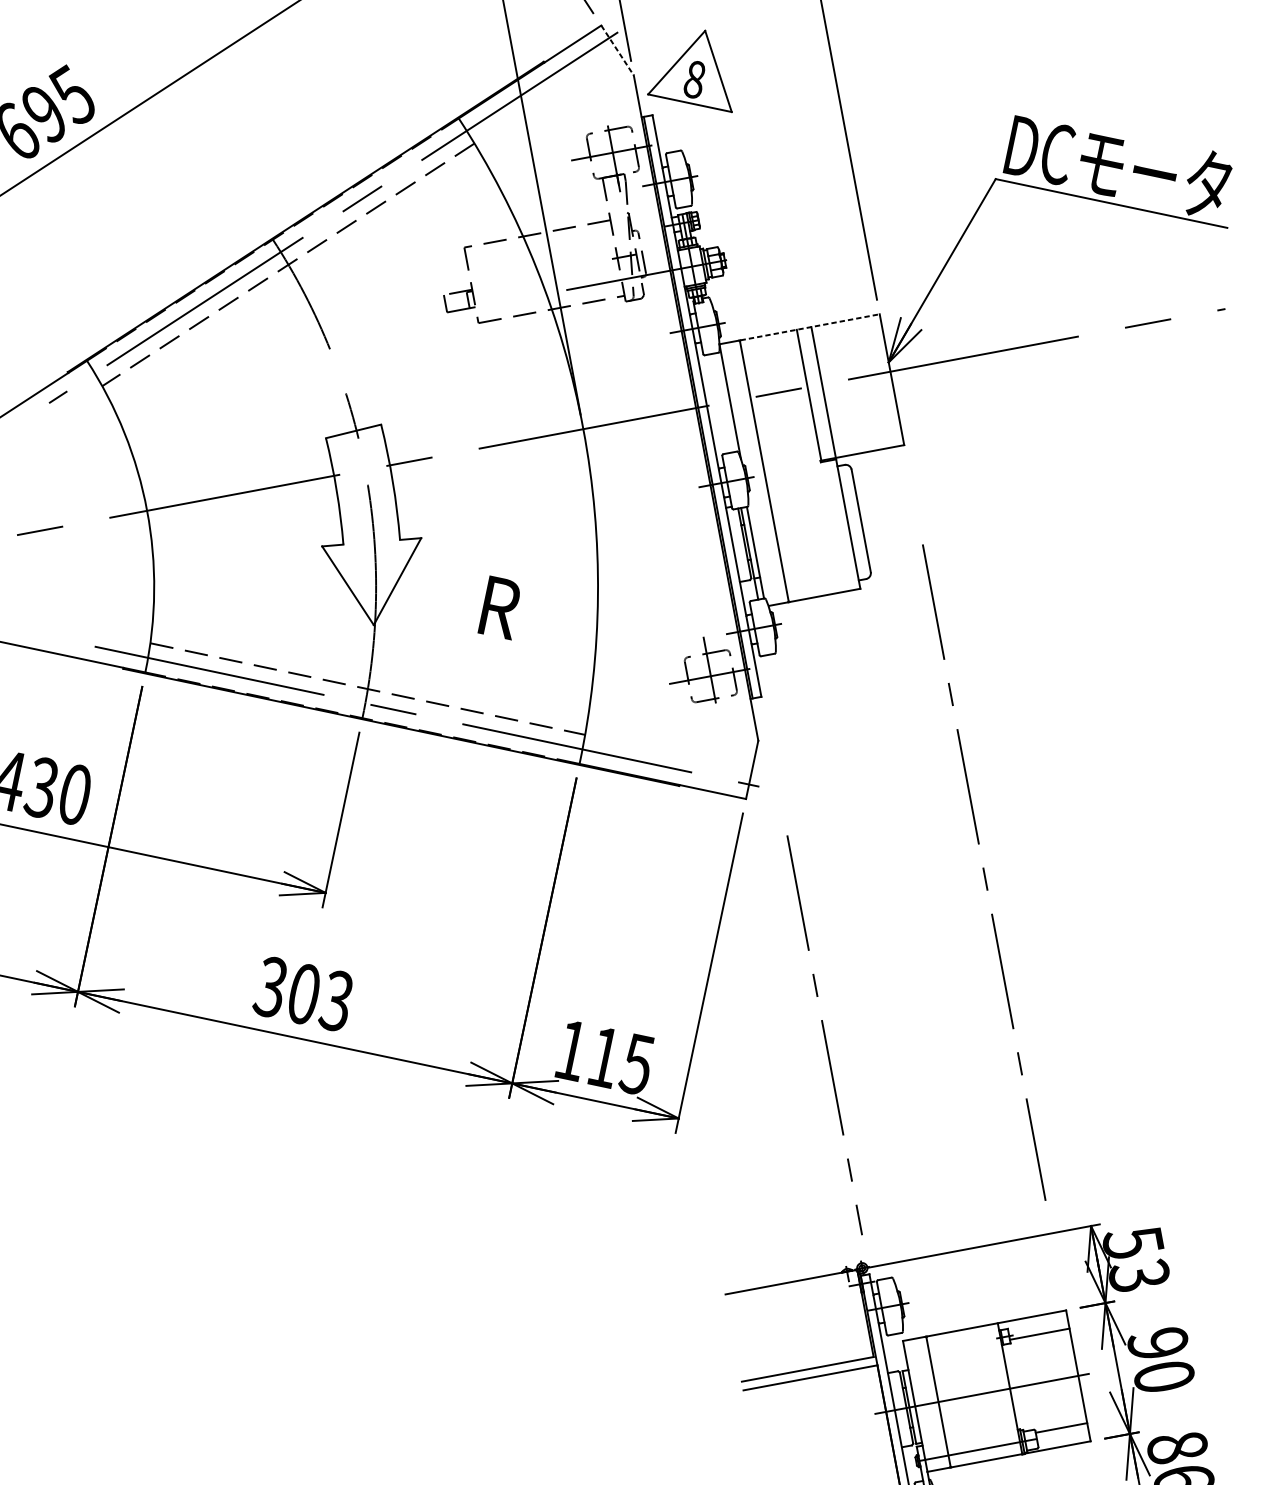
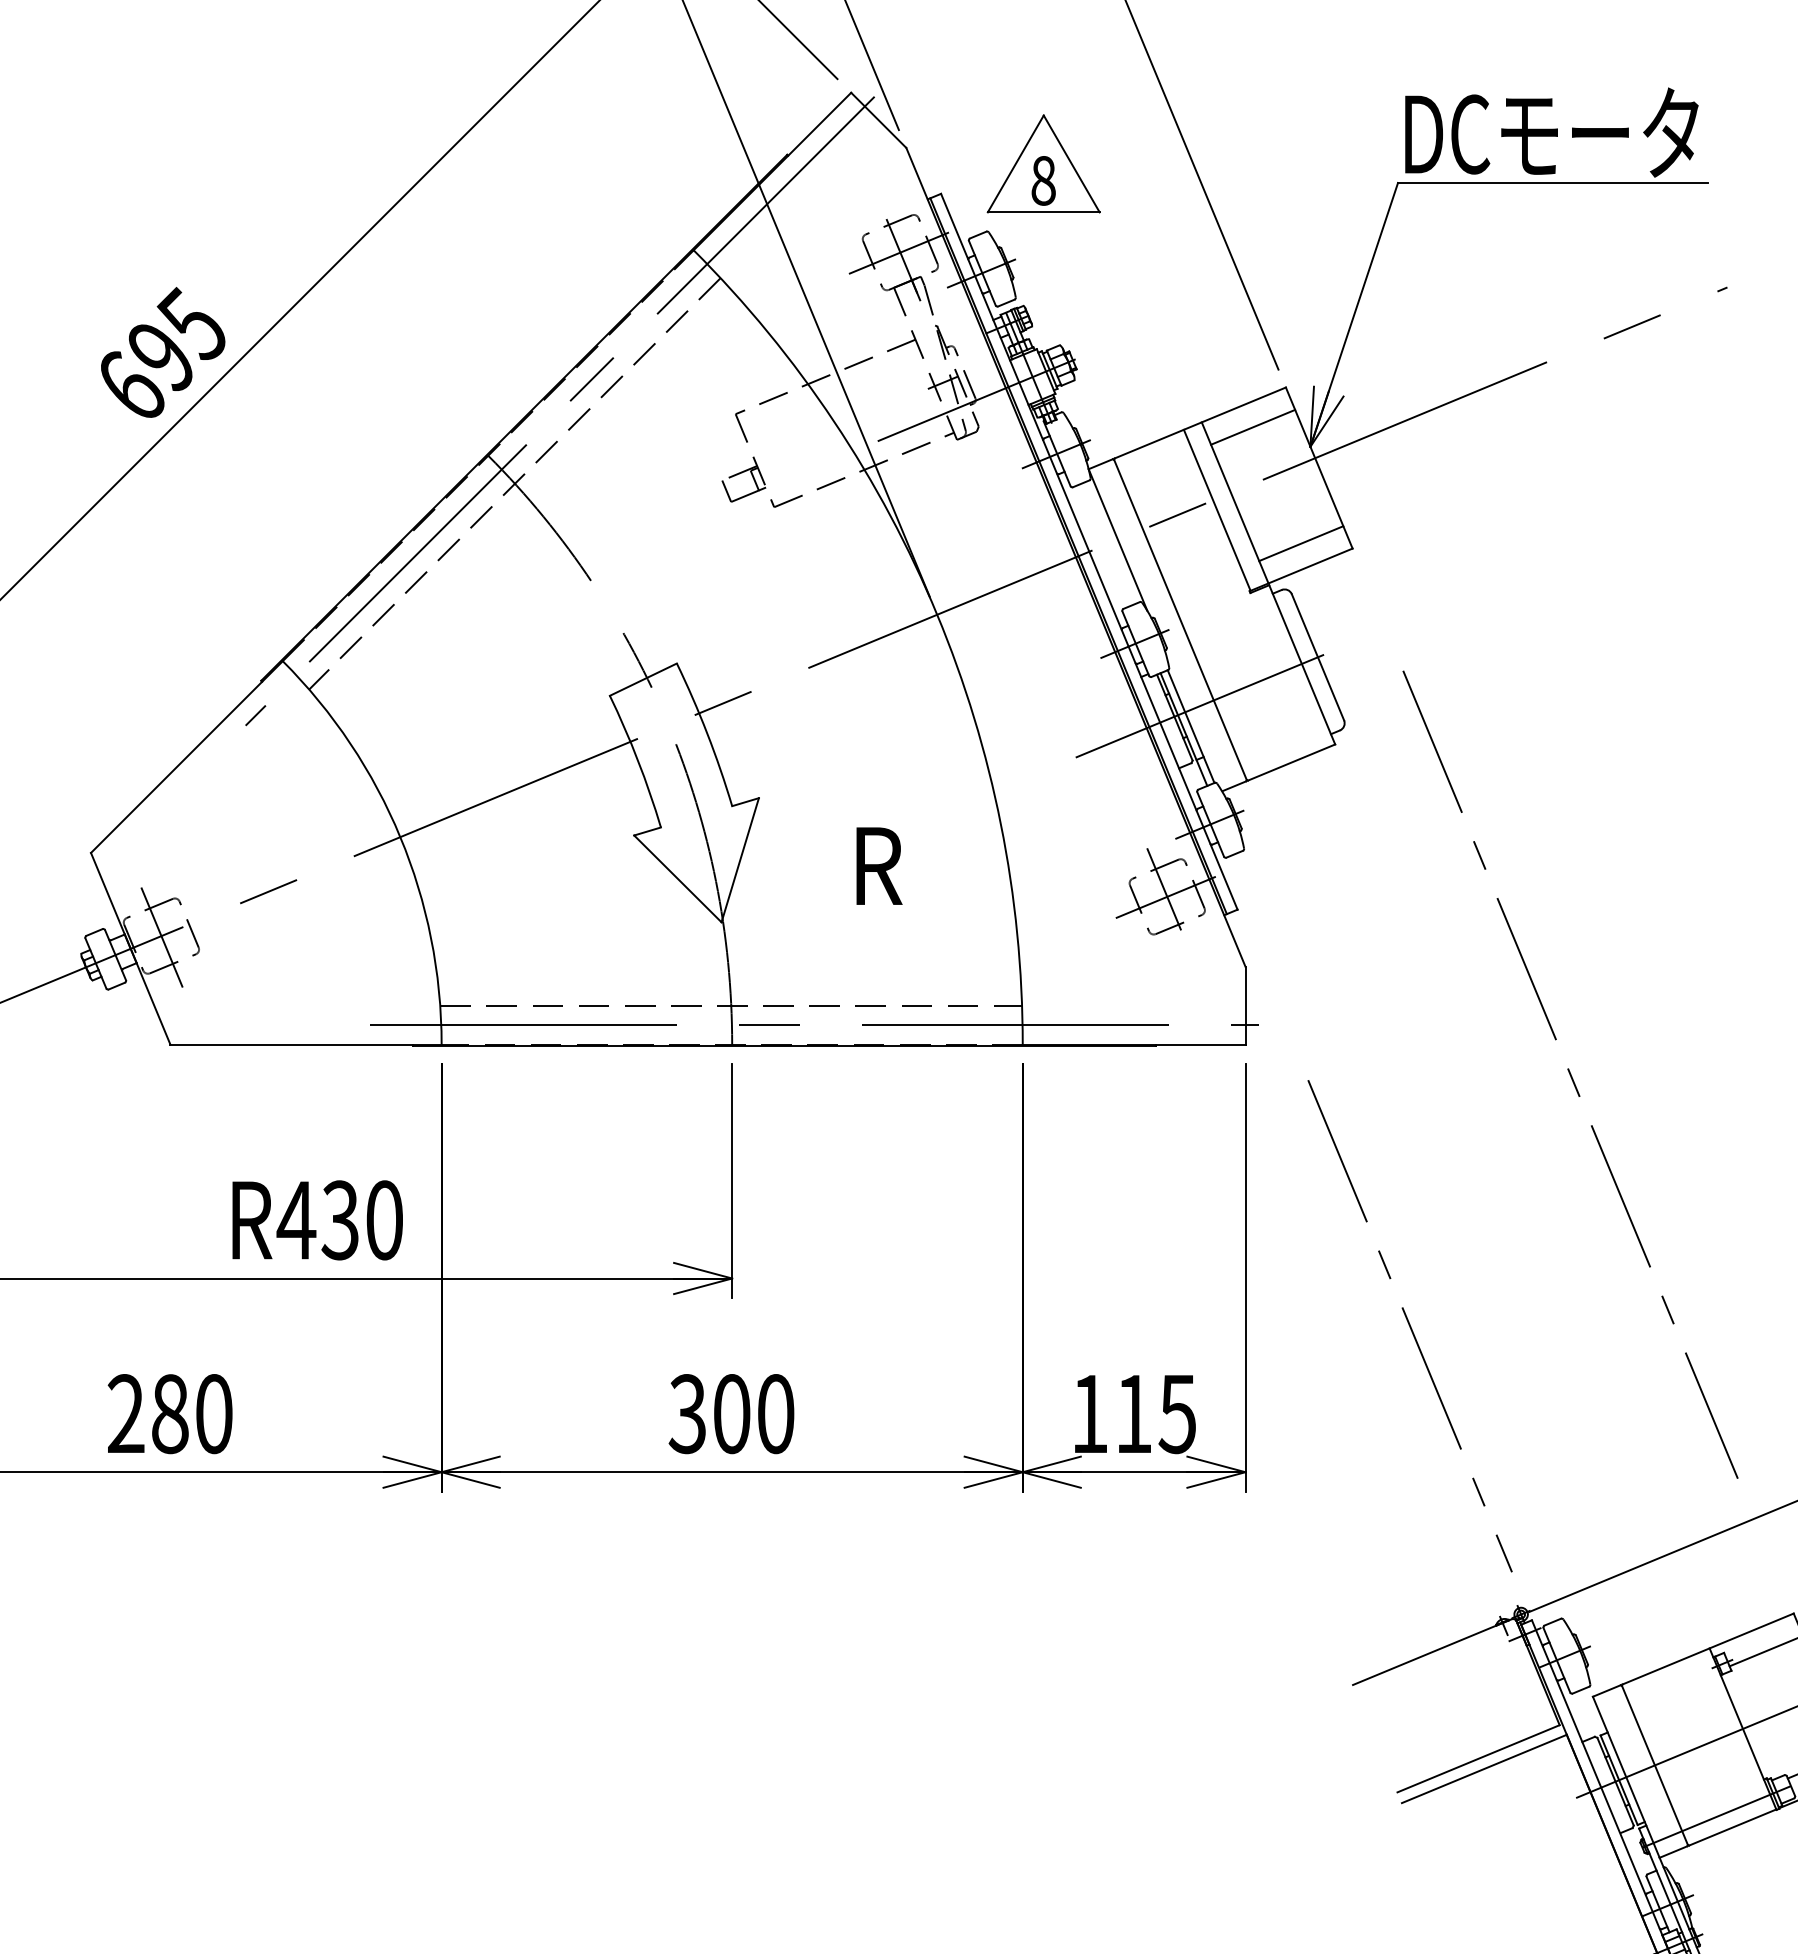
line: (617, 50) -> (878, 120), dashed -> solid
part: (697, 66) -> (1043, 163), moved
line: (810, 327) -> (1200, 423), dashed -> solid
line: (849, 338) -> (1253, 426), added
line: (866, 433) -> (1301, 543), added
line: (765, 538) -> (1199, 705), added
text: (336, 1001) -> (775, 1414), 303 -> 300

